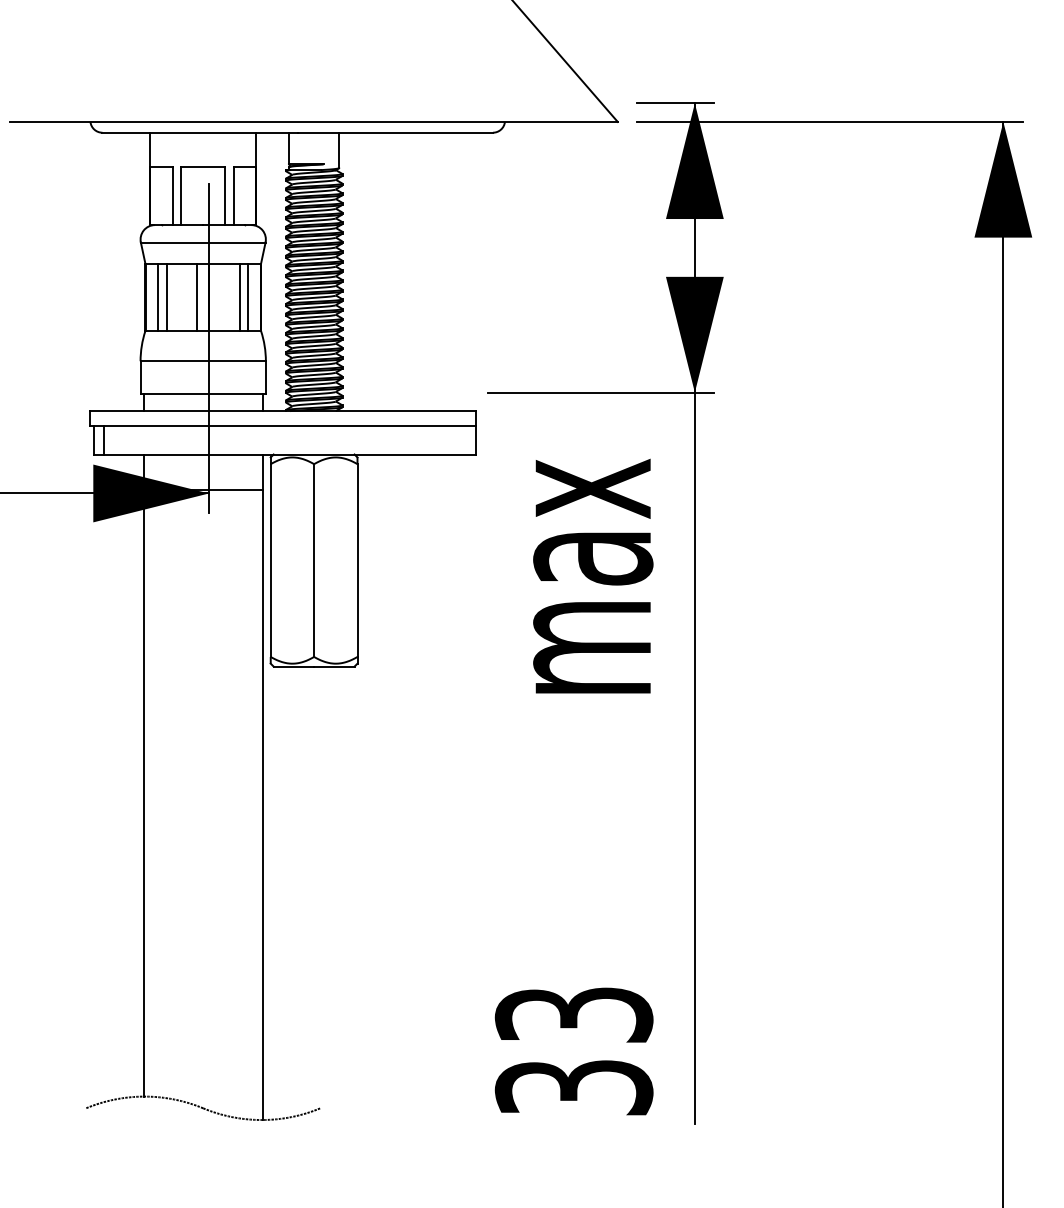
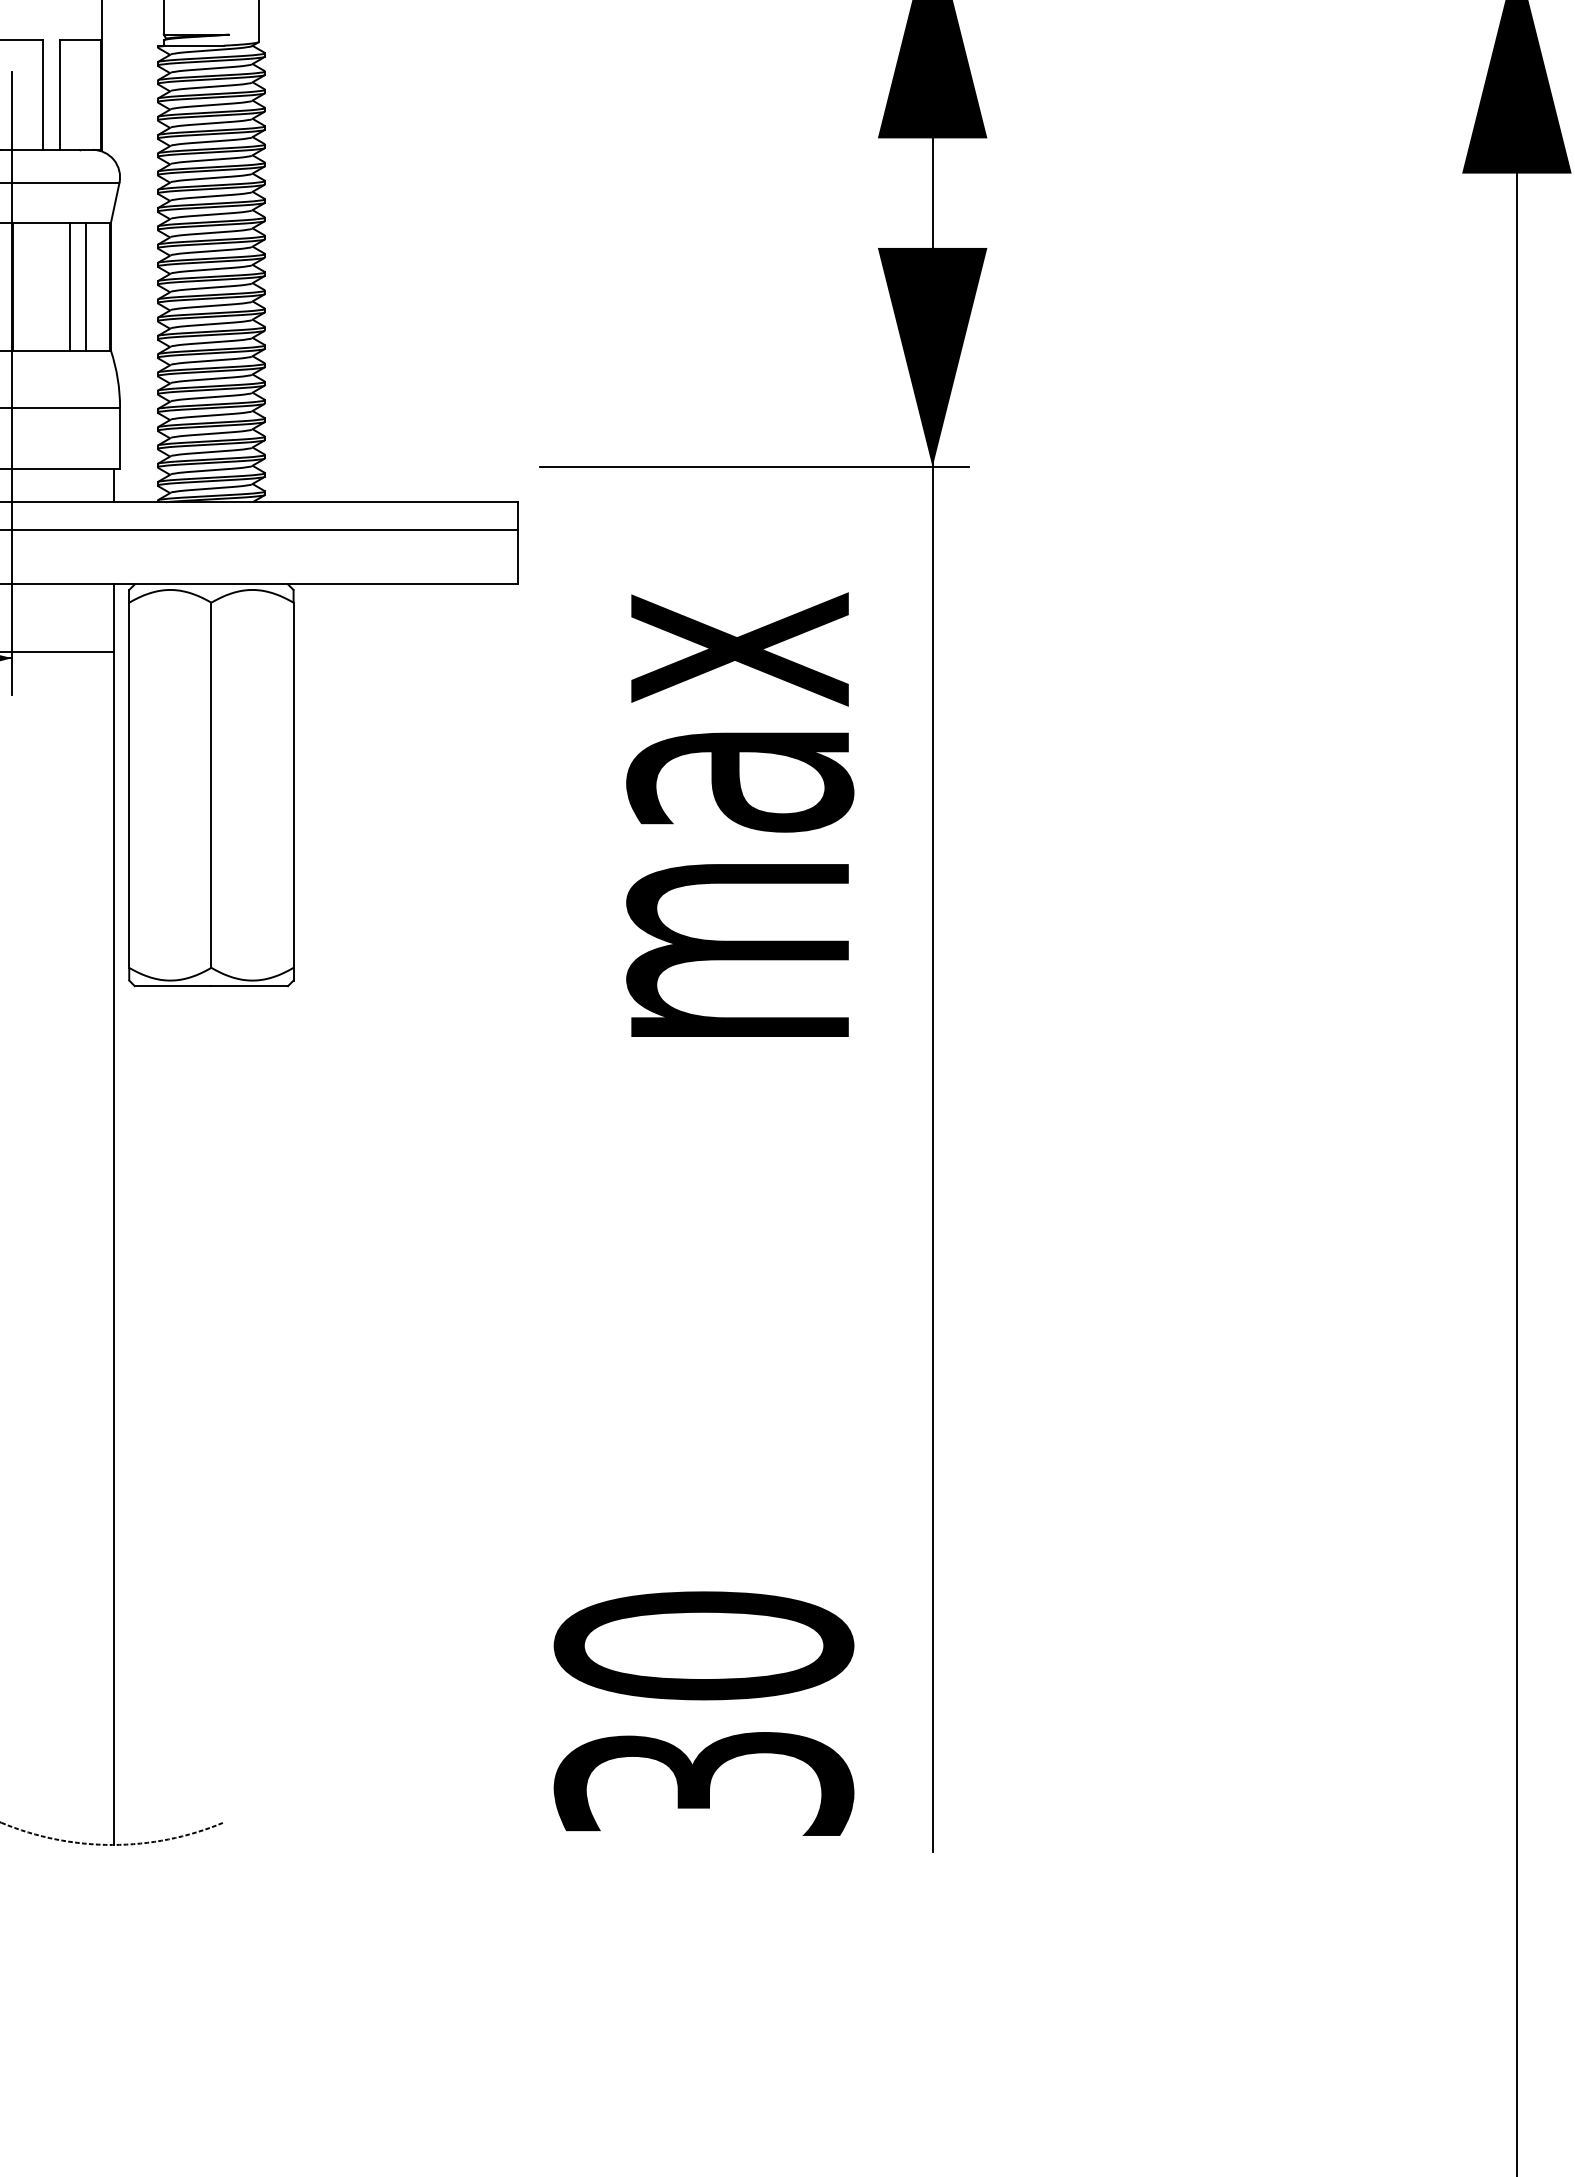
text: (573, 1014) -> (702, 1645), 33 -> 30

